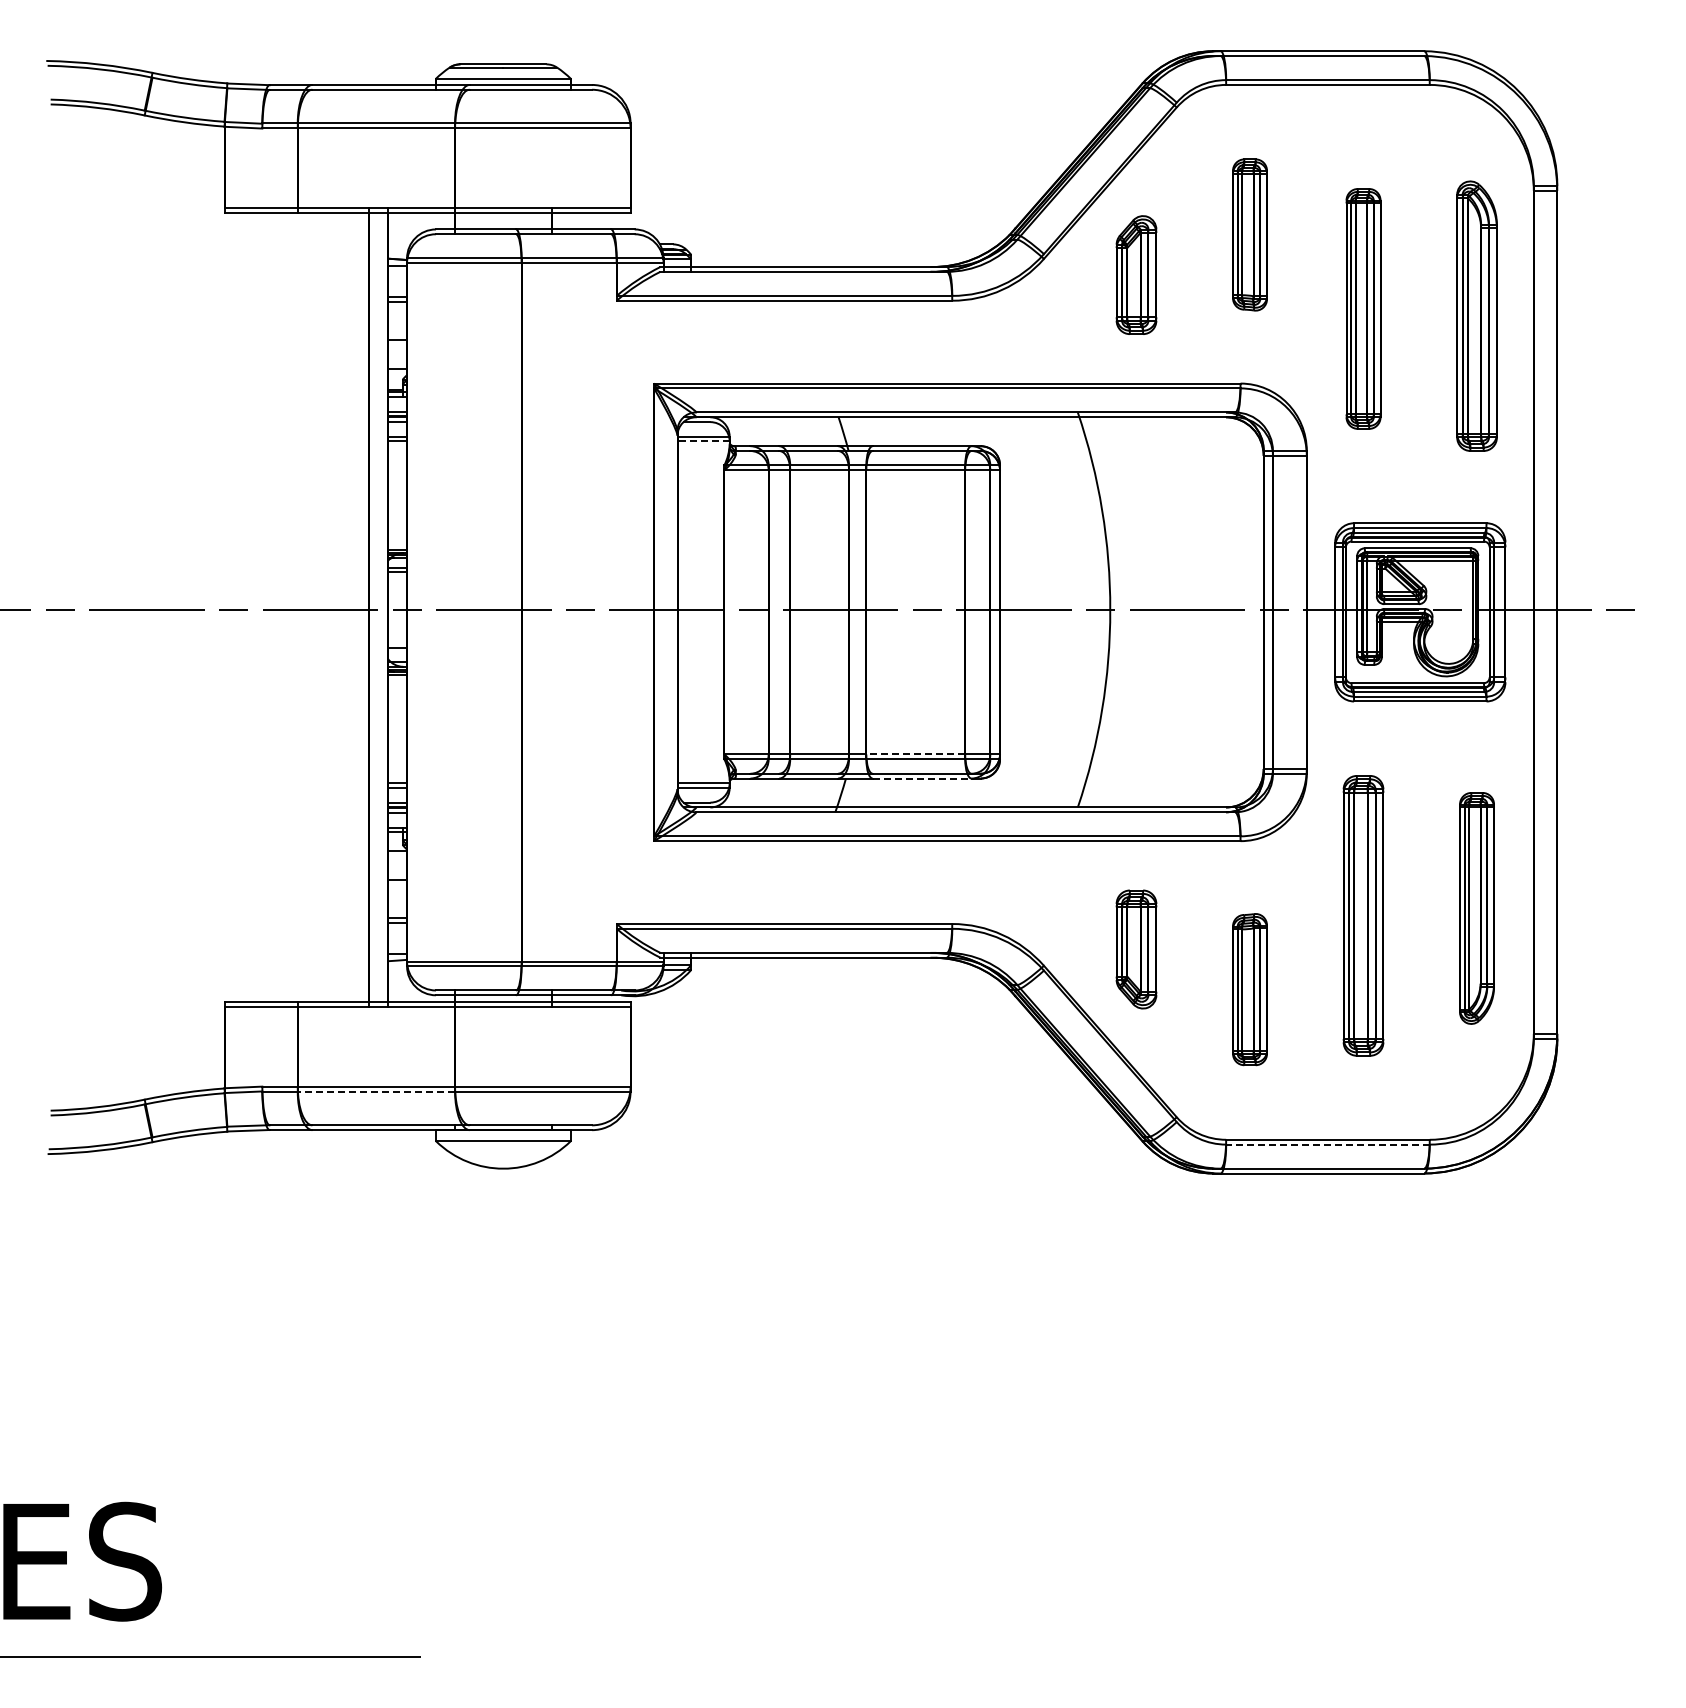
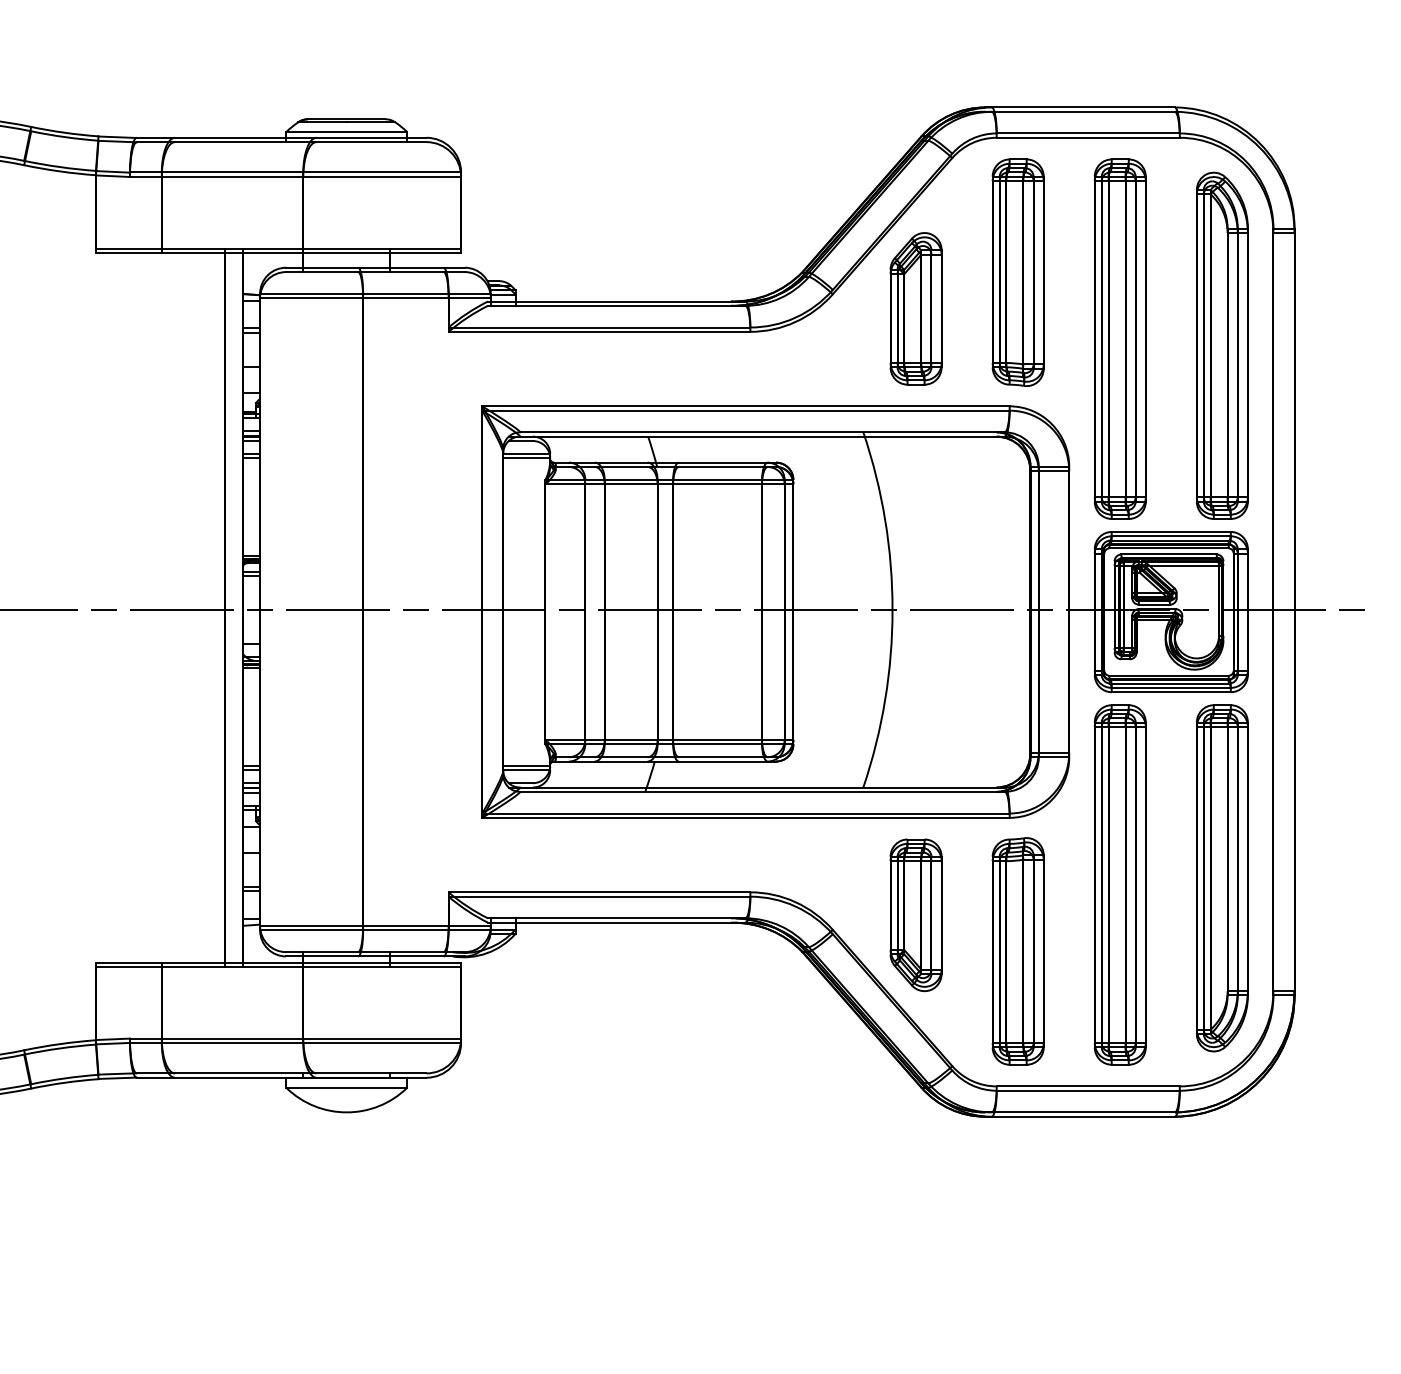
part: (1249, 234) -> (1017, 272), size x1.67
part: (1136, 274) -> (916, 308), size x1.43
part: (1363, 308) -> (1120, 338), size x1.67
part: (1476, 315) -> (1221, 345), size x1.43
line: (703, 441) -> (526, 458), dashed -> solid
line: (915, 754) -> (717, 739), dashed -> solid
line: (922, 778) -> (723, 761), dashed -> solid
part: (1476, 908) -> (1221, 878), size x1.67
part: (1363, 915) -> (1120, 884), size x1.43
part: (1136, 949) -> (916, 915), size x1.43
part: (1249, 989) -> (1017, 951), size x1.67
line: (376, 1091) -> (232, 1042), dashed -> solid
line: (1327, 1144) -> (1087, 1090), dashed -> solid

